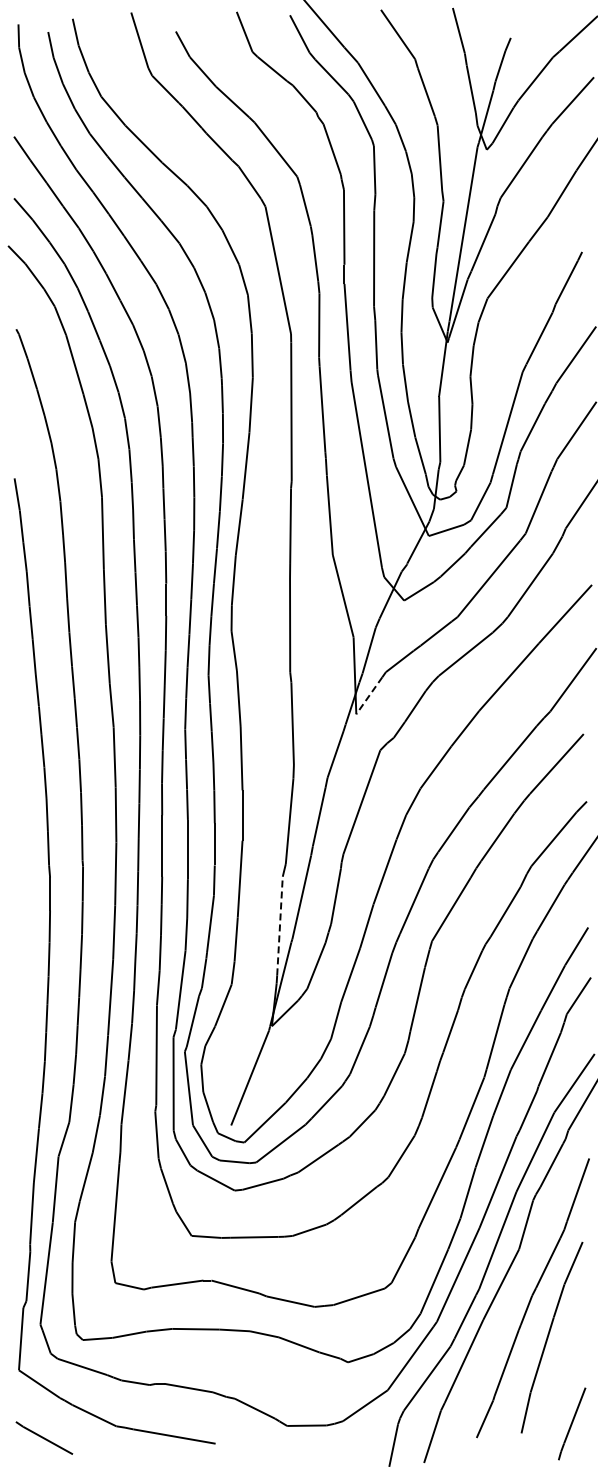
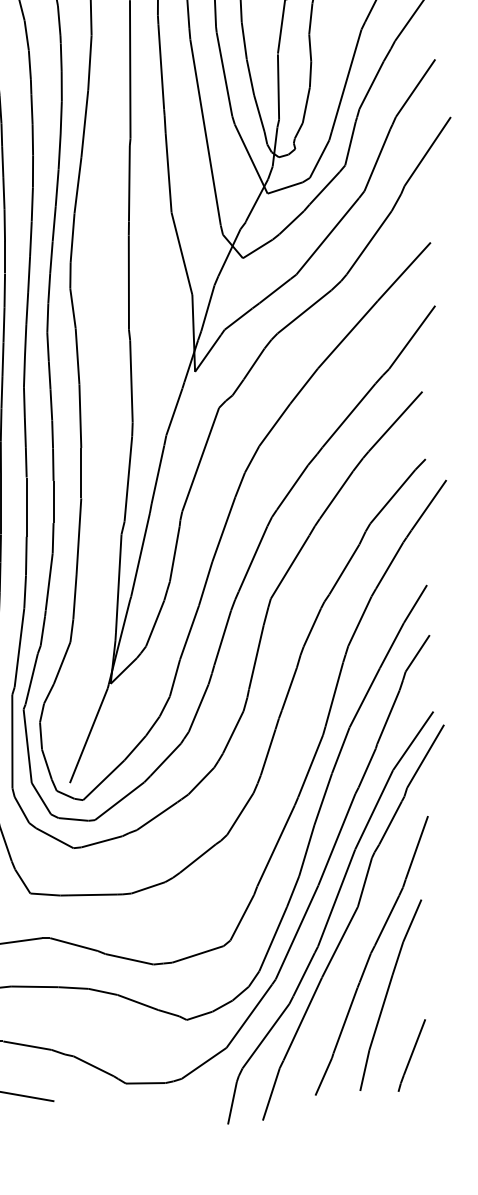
line: (369, 695) -> (208, 353), dashed -> solid
line: (280, 925) -> (119, 583), dashed -> solid
line: (572, 1423) -> (412, 1055), moved

